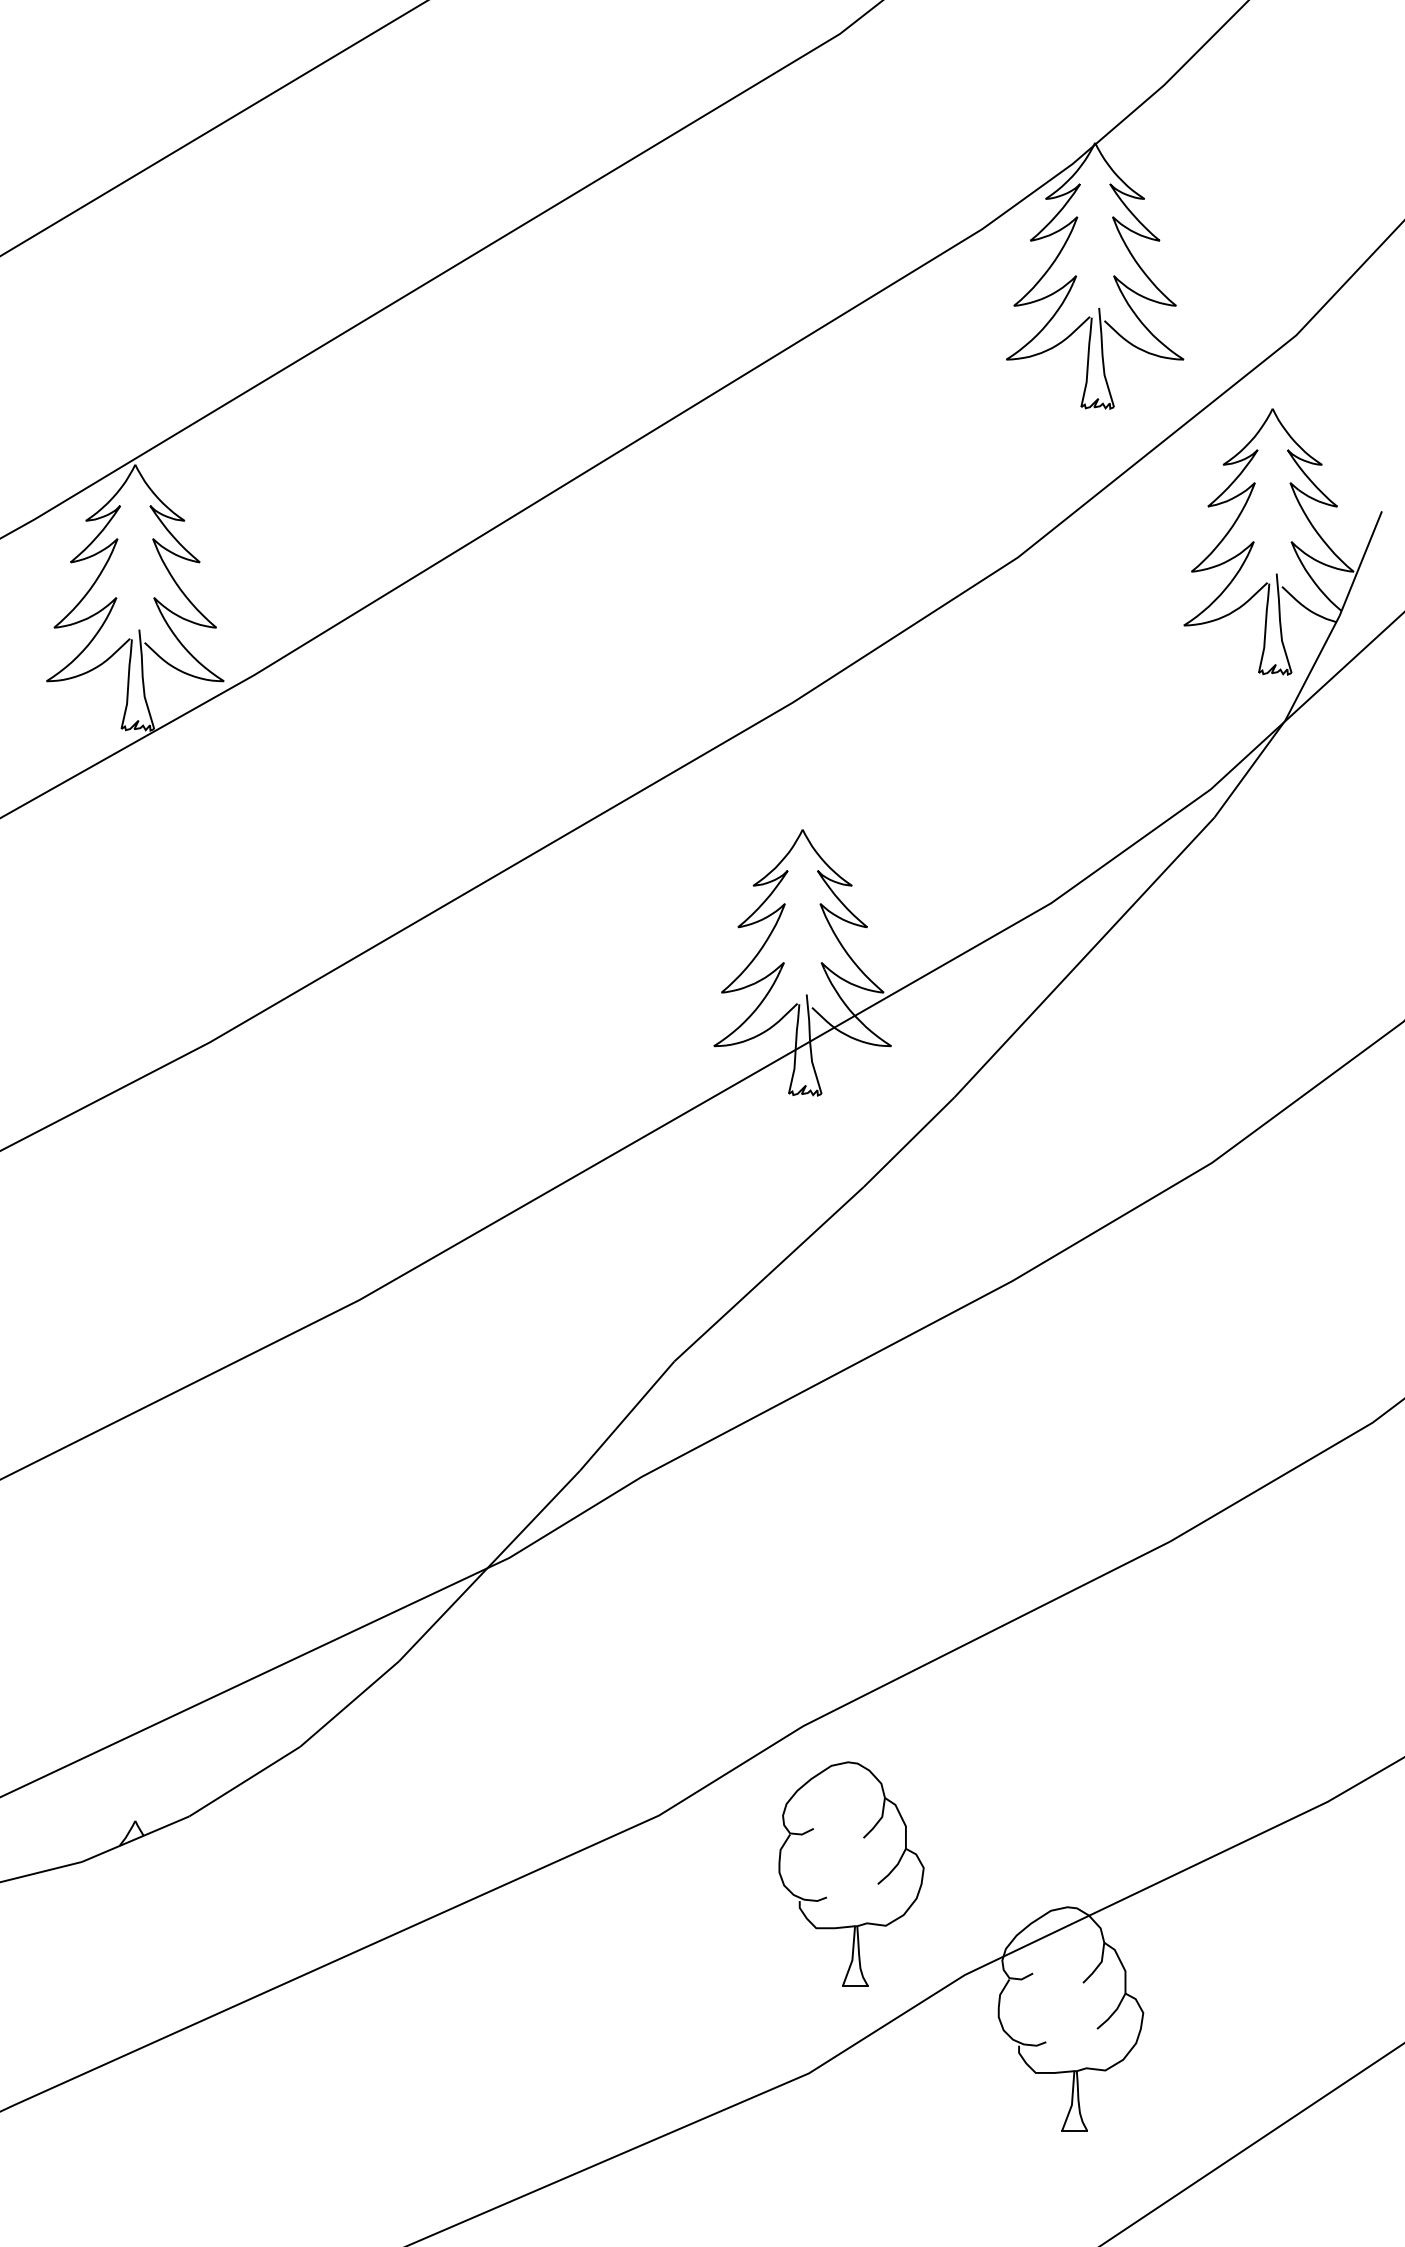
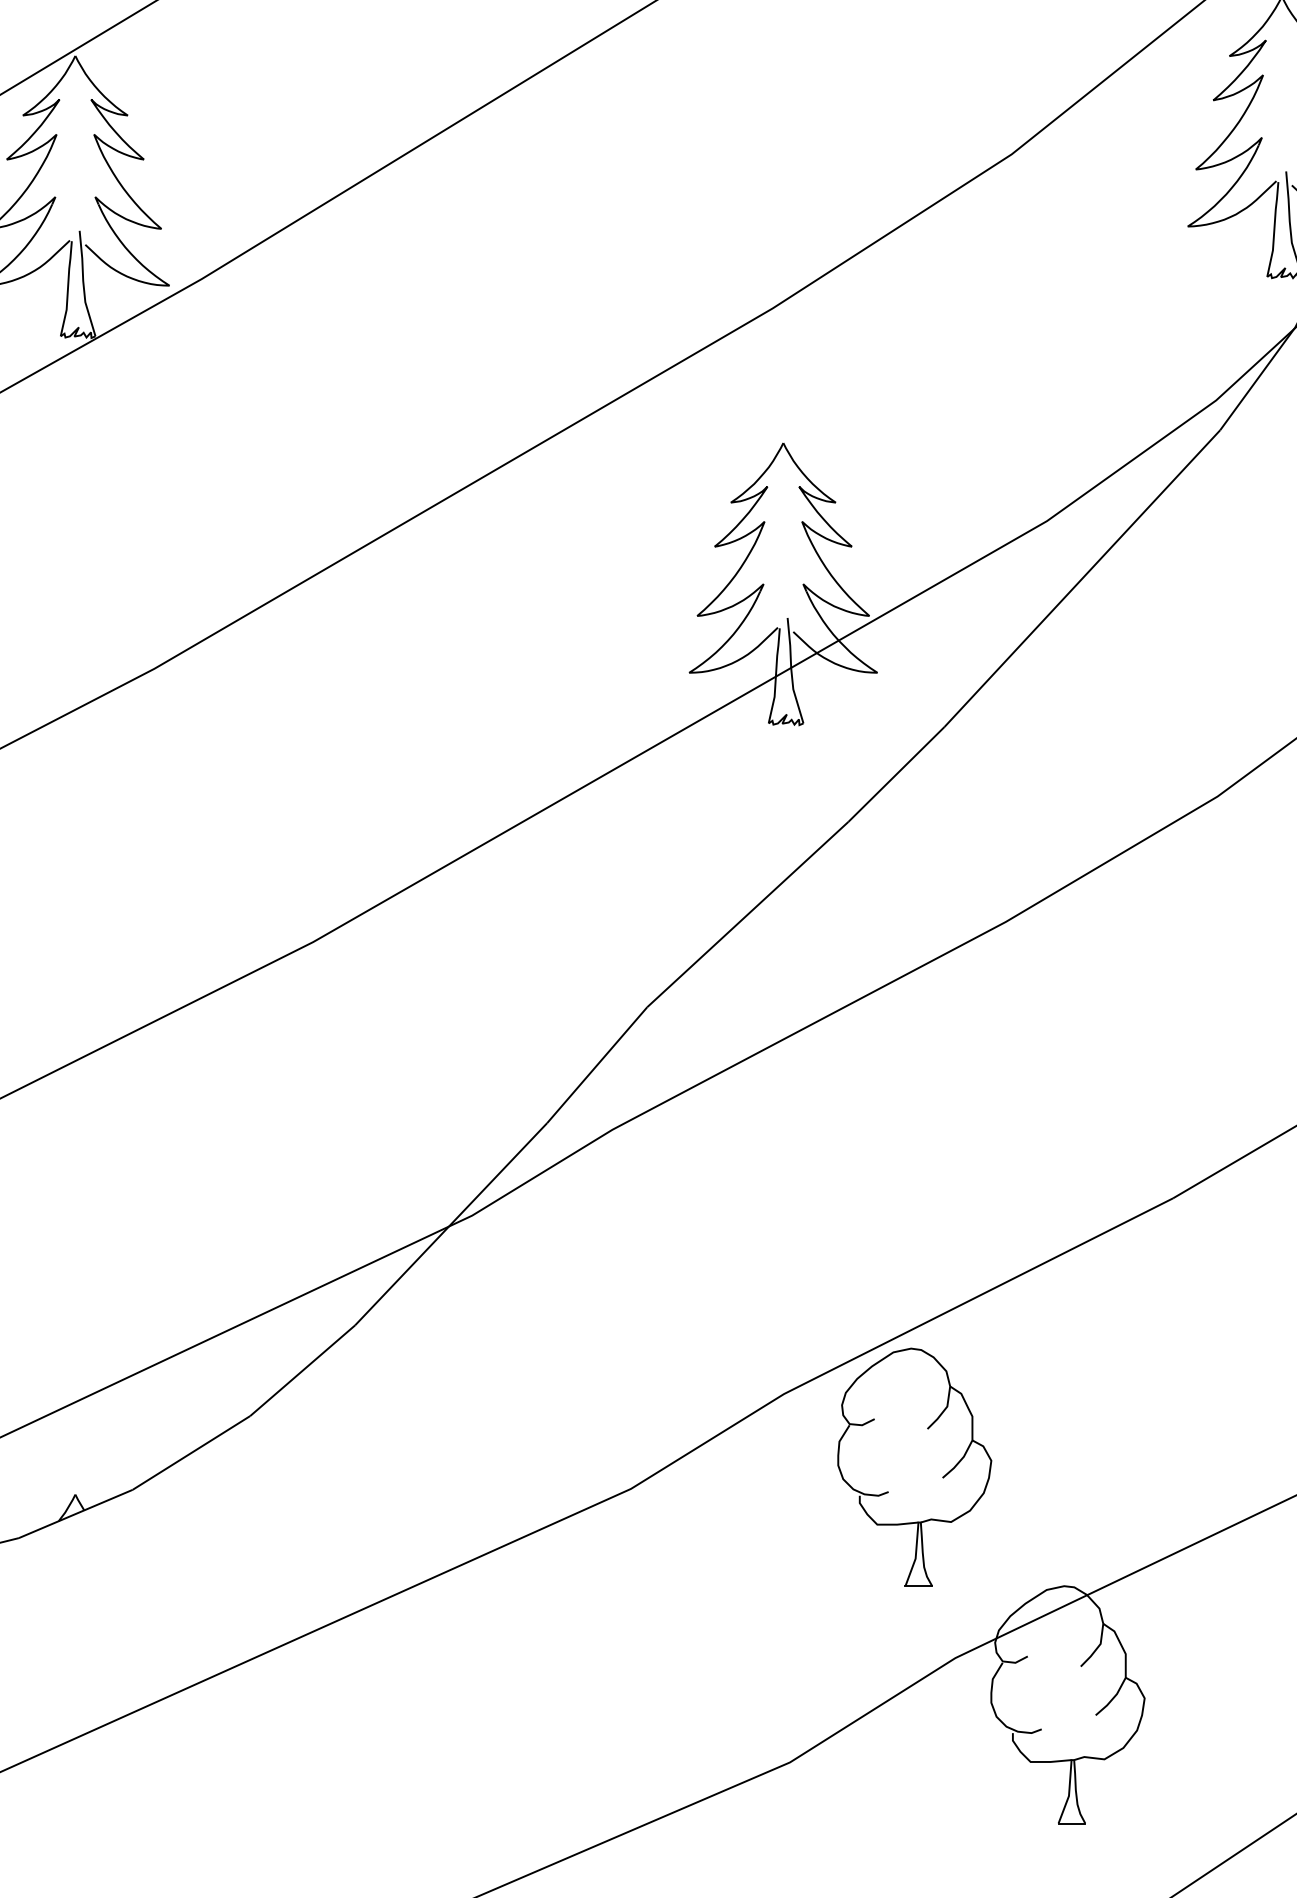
part: (877, 1883) -> (942, 1477), moved

